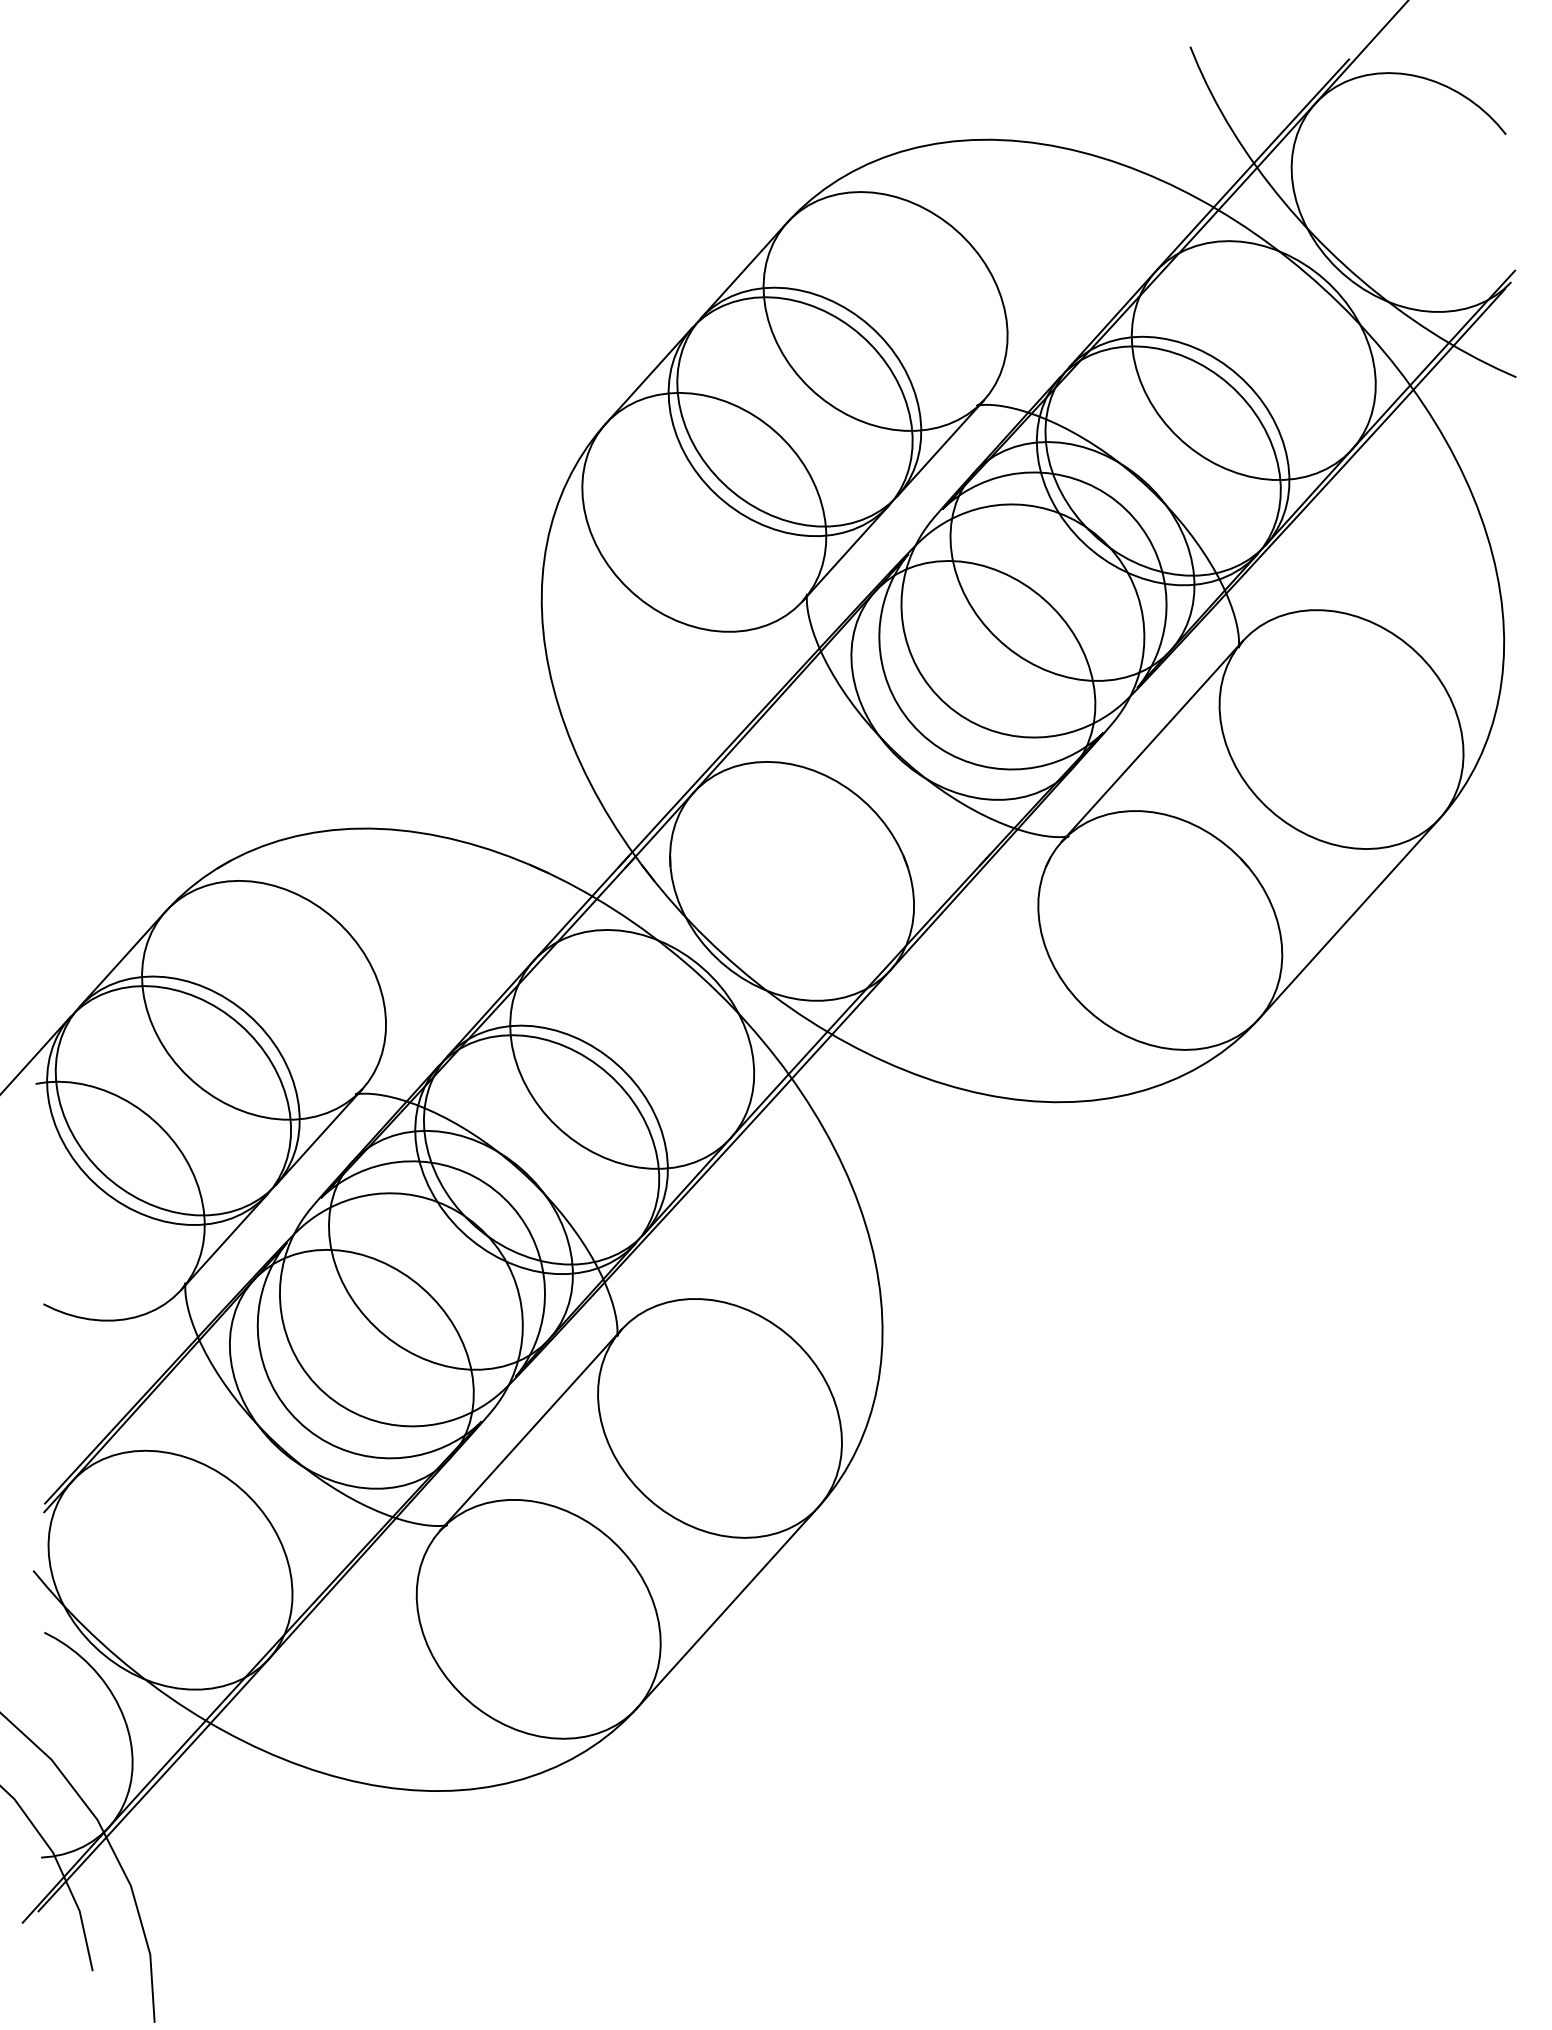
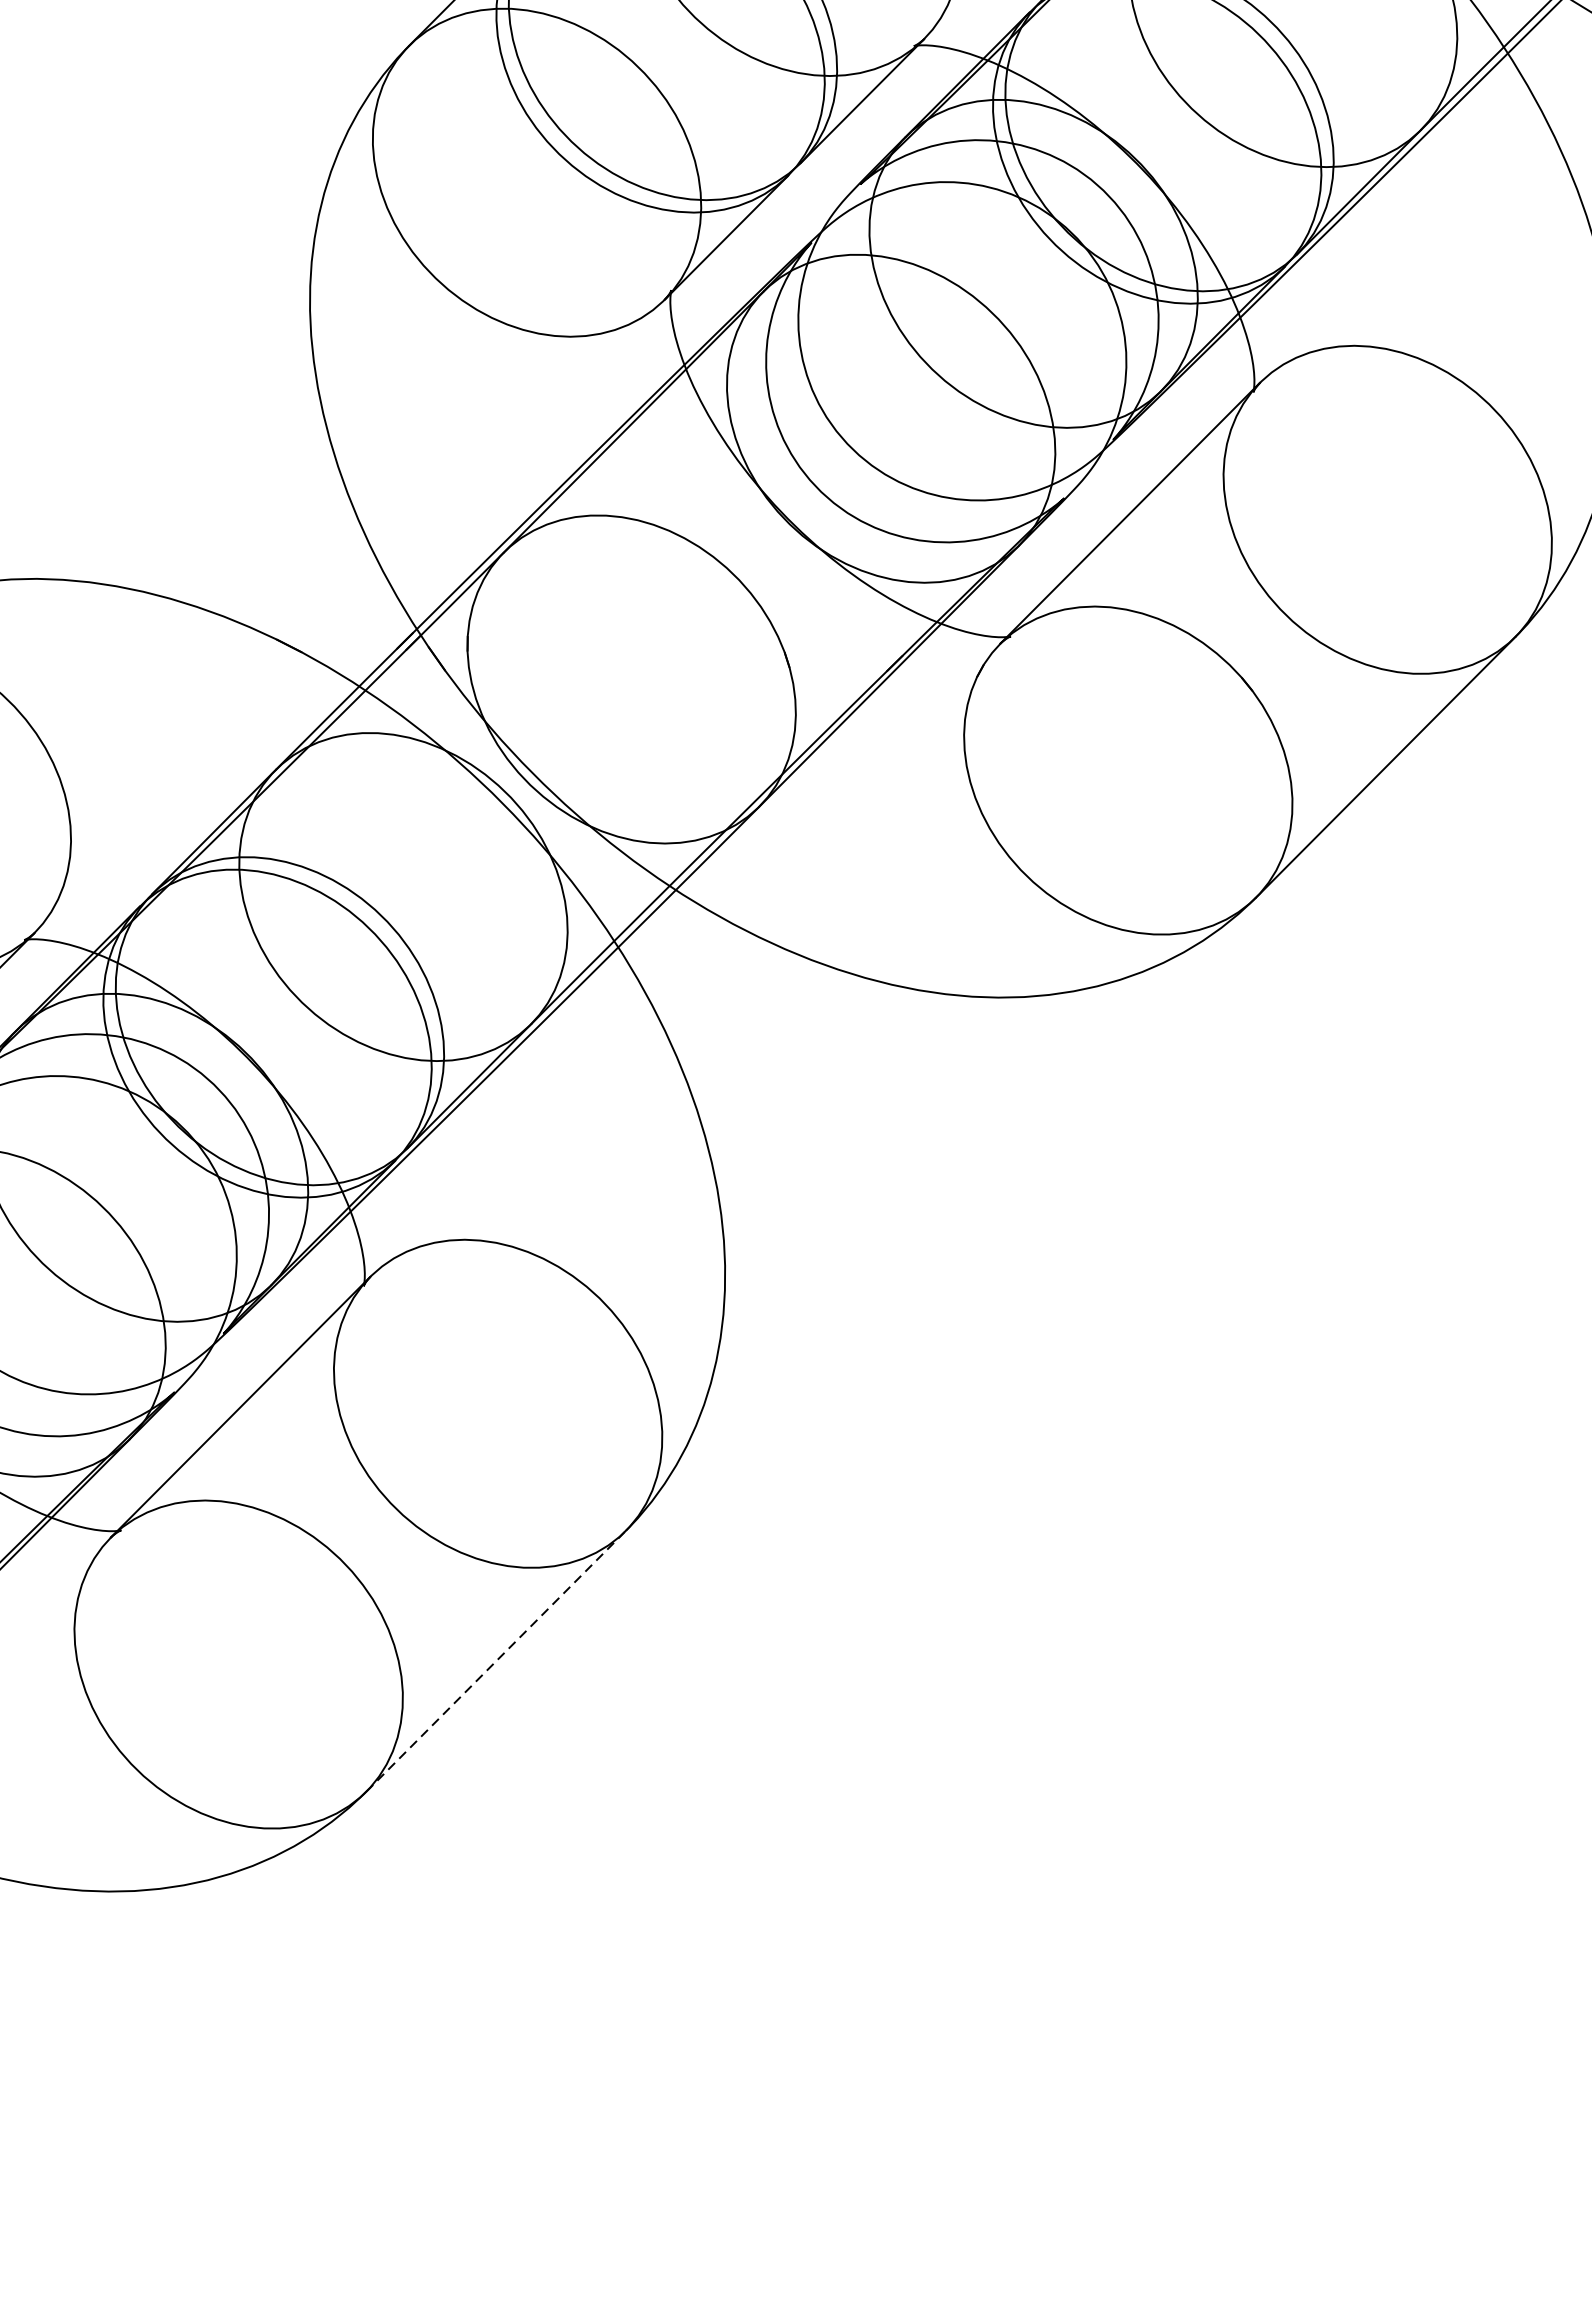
line: (728, 1607) -> (497, 1661), solid -> dashed

